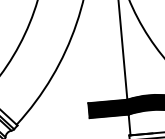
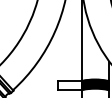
hatch: (108, 108) -> (69, 85), removed

